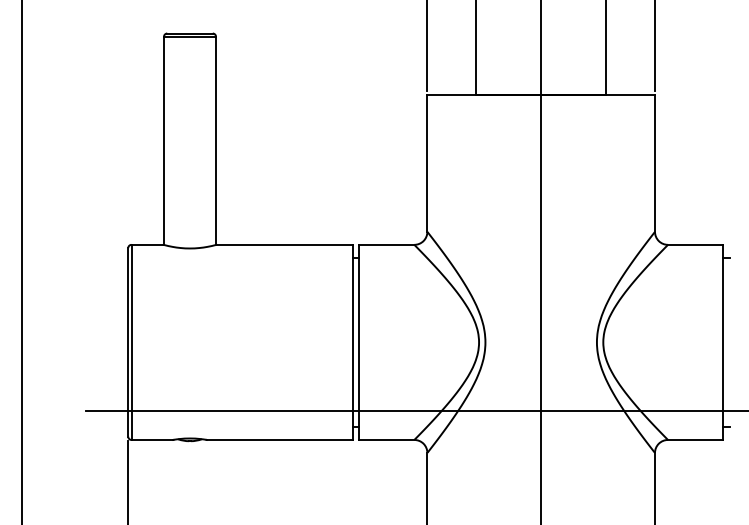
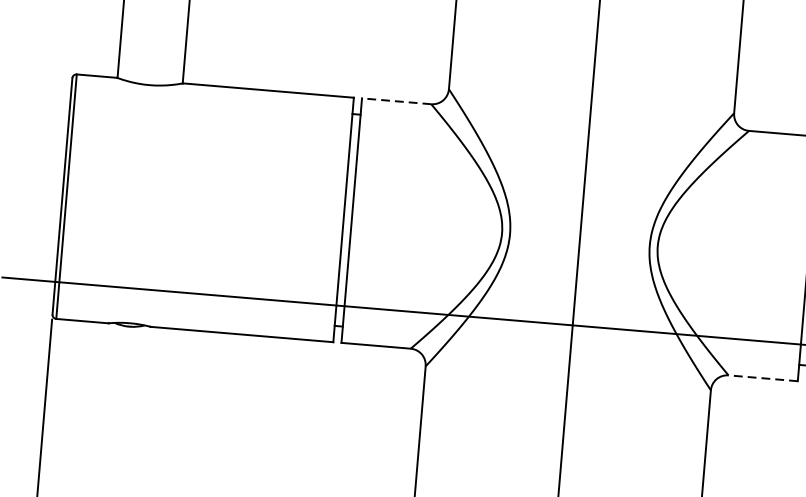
line: (386, 244) -> (396, 100), solid -> dashed
line: (695, 439) -> (763, 377), solid -> dashed

